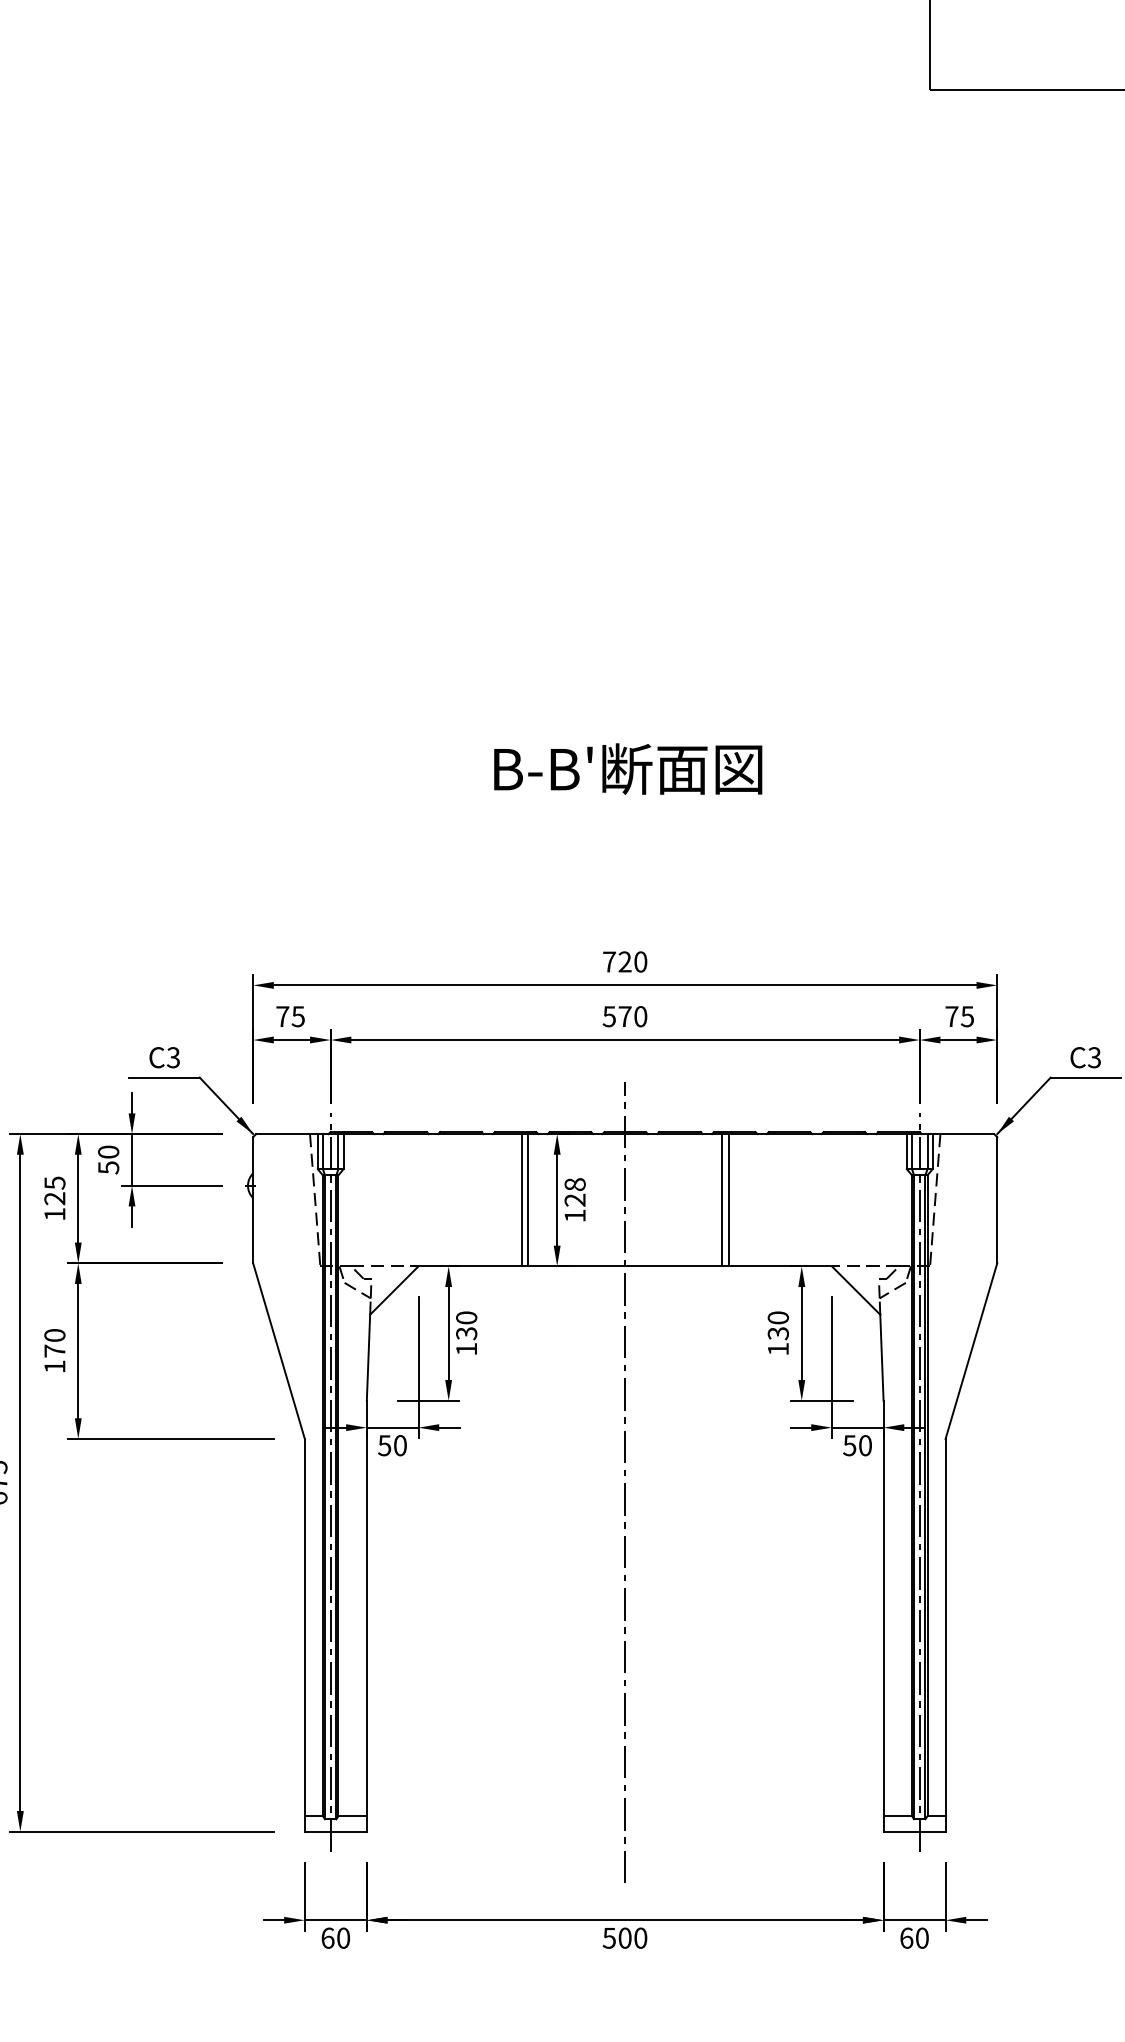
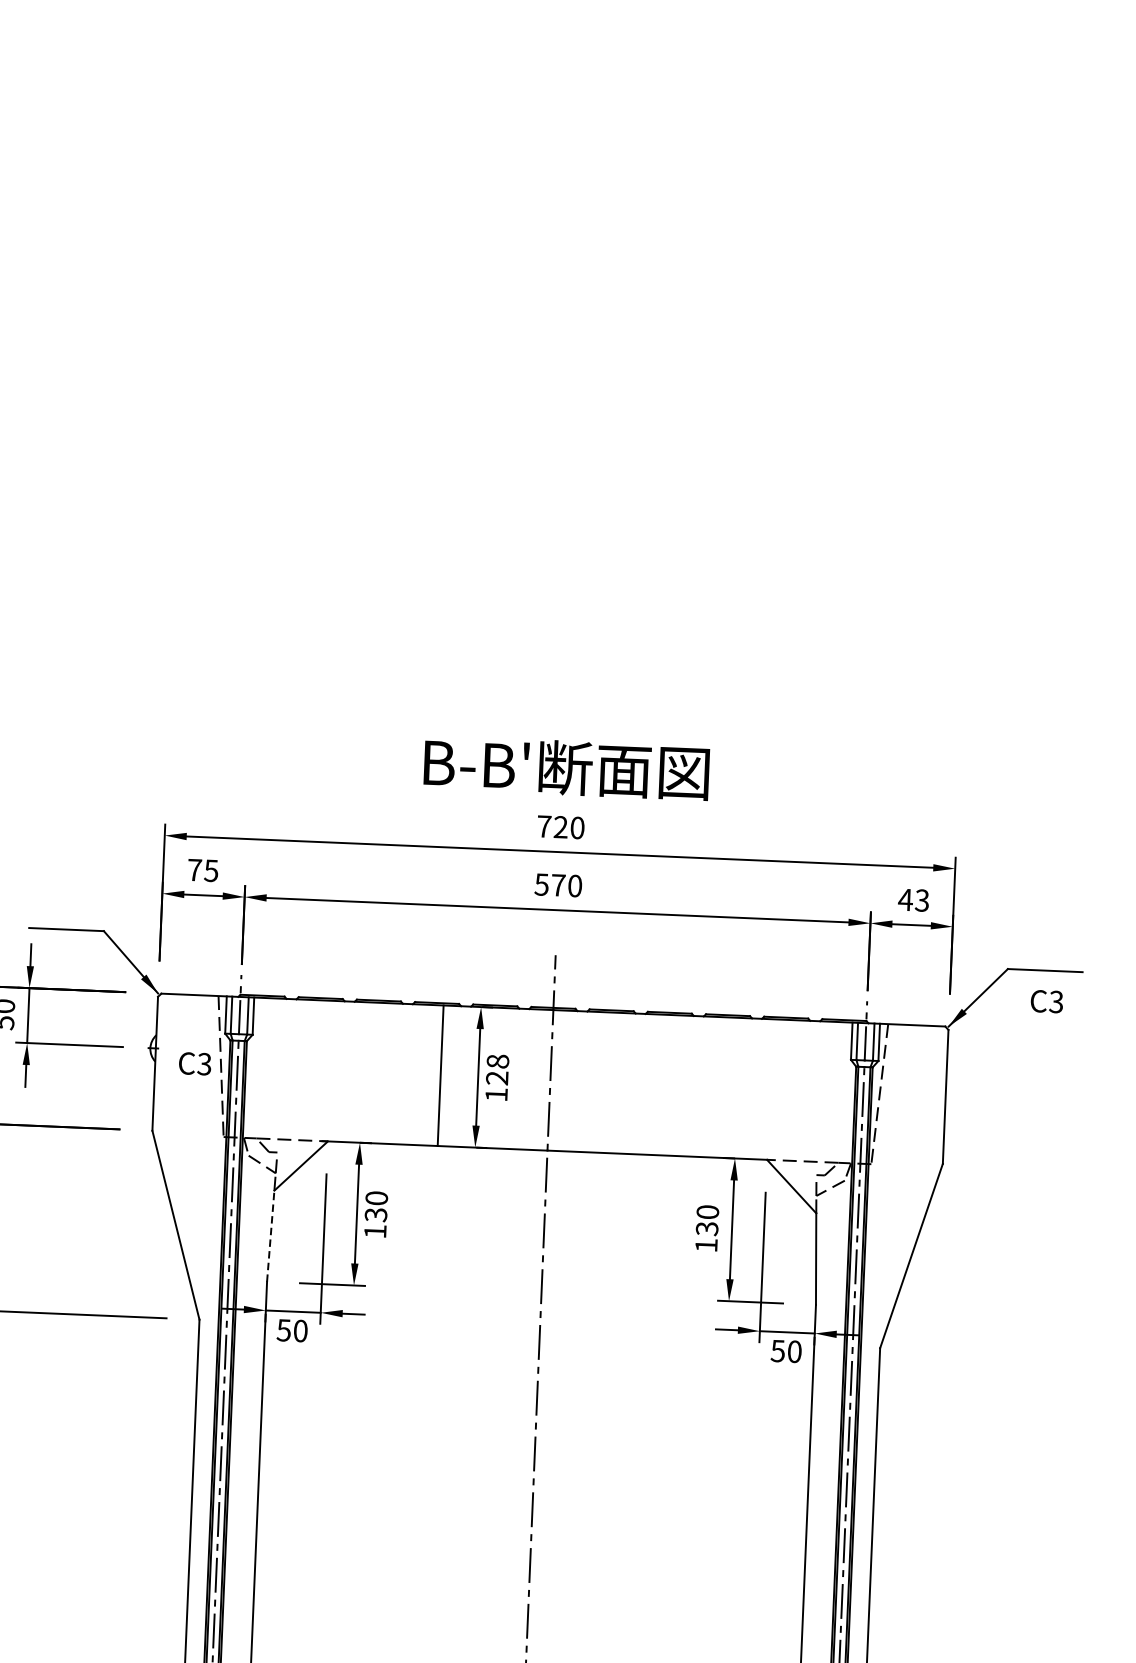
text: (628, 768) -> (567, 767), moved
text: (958, 1016) -> (912, 900), 75 -> 43
text: (164, 1057) -> (194, 1063), moved
text: (1085, 1057) -> (1046, 1001), moved
line: (528, 1200) -> (447, 1076), removed
line: (722, 1200) -> (653, 1084), removed
line: (728, 1200) -> (660, 1085), removed
line: (368, 1357) -> (270, 1236), solid -> dashed

